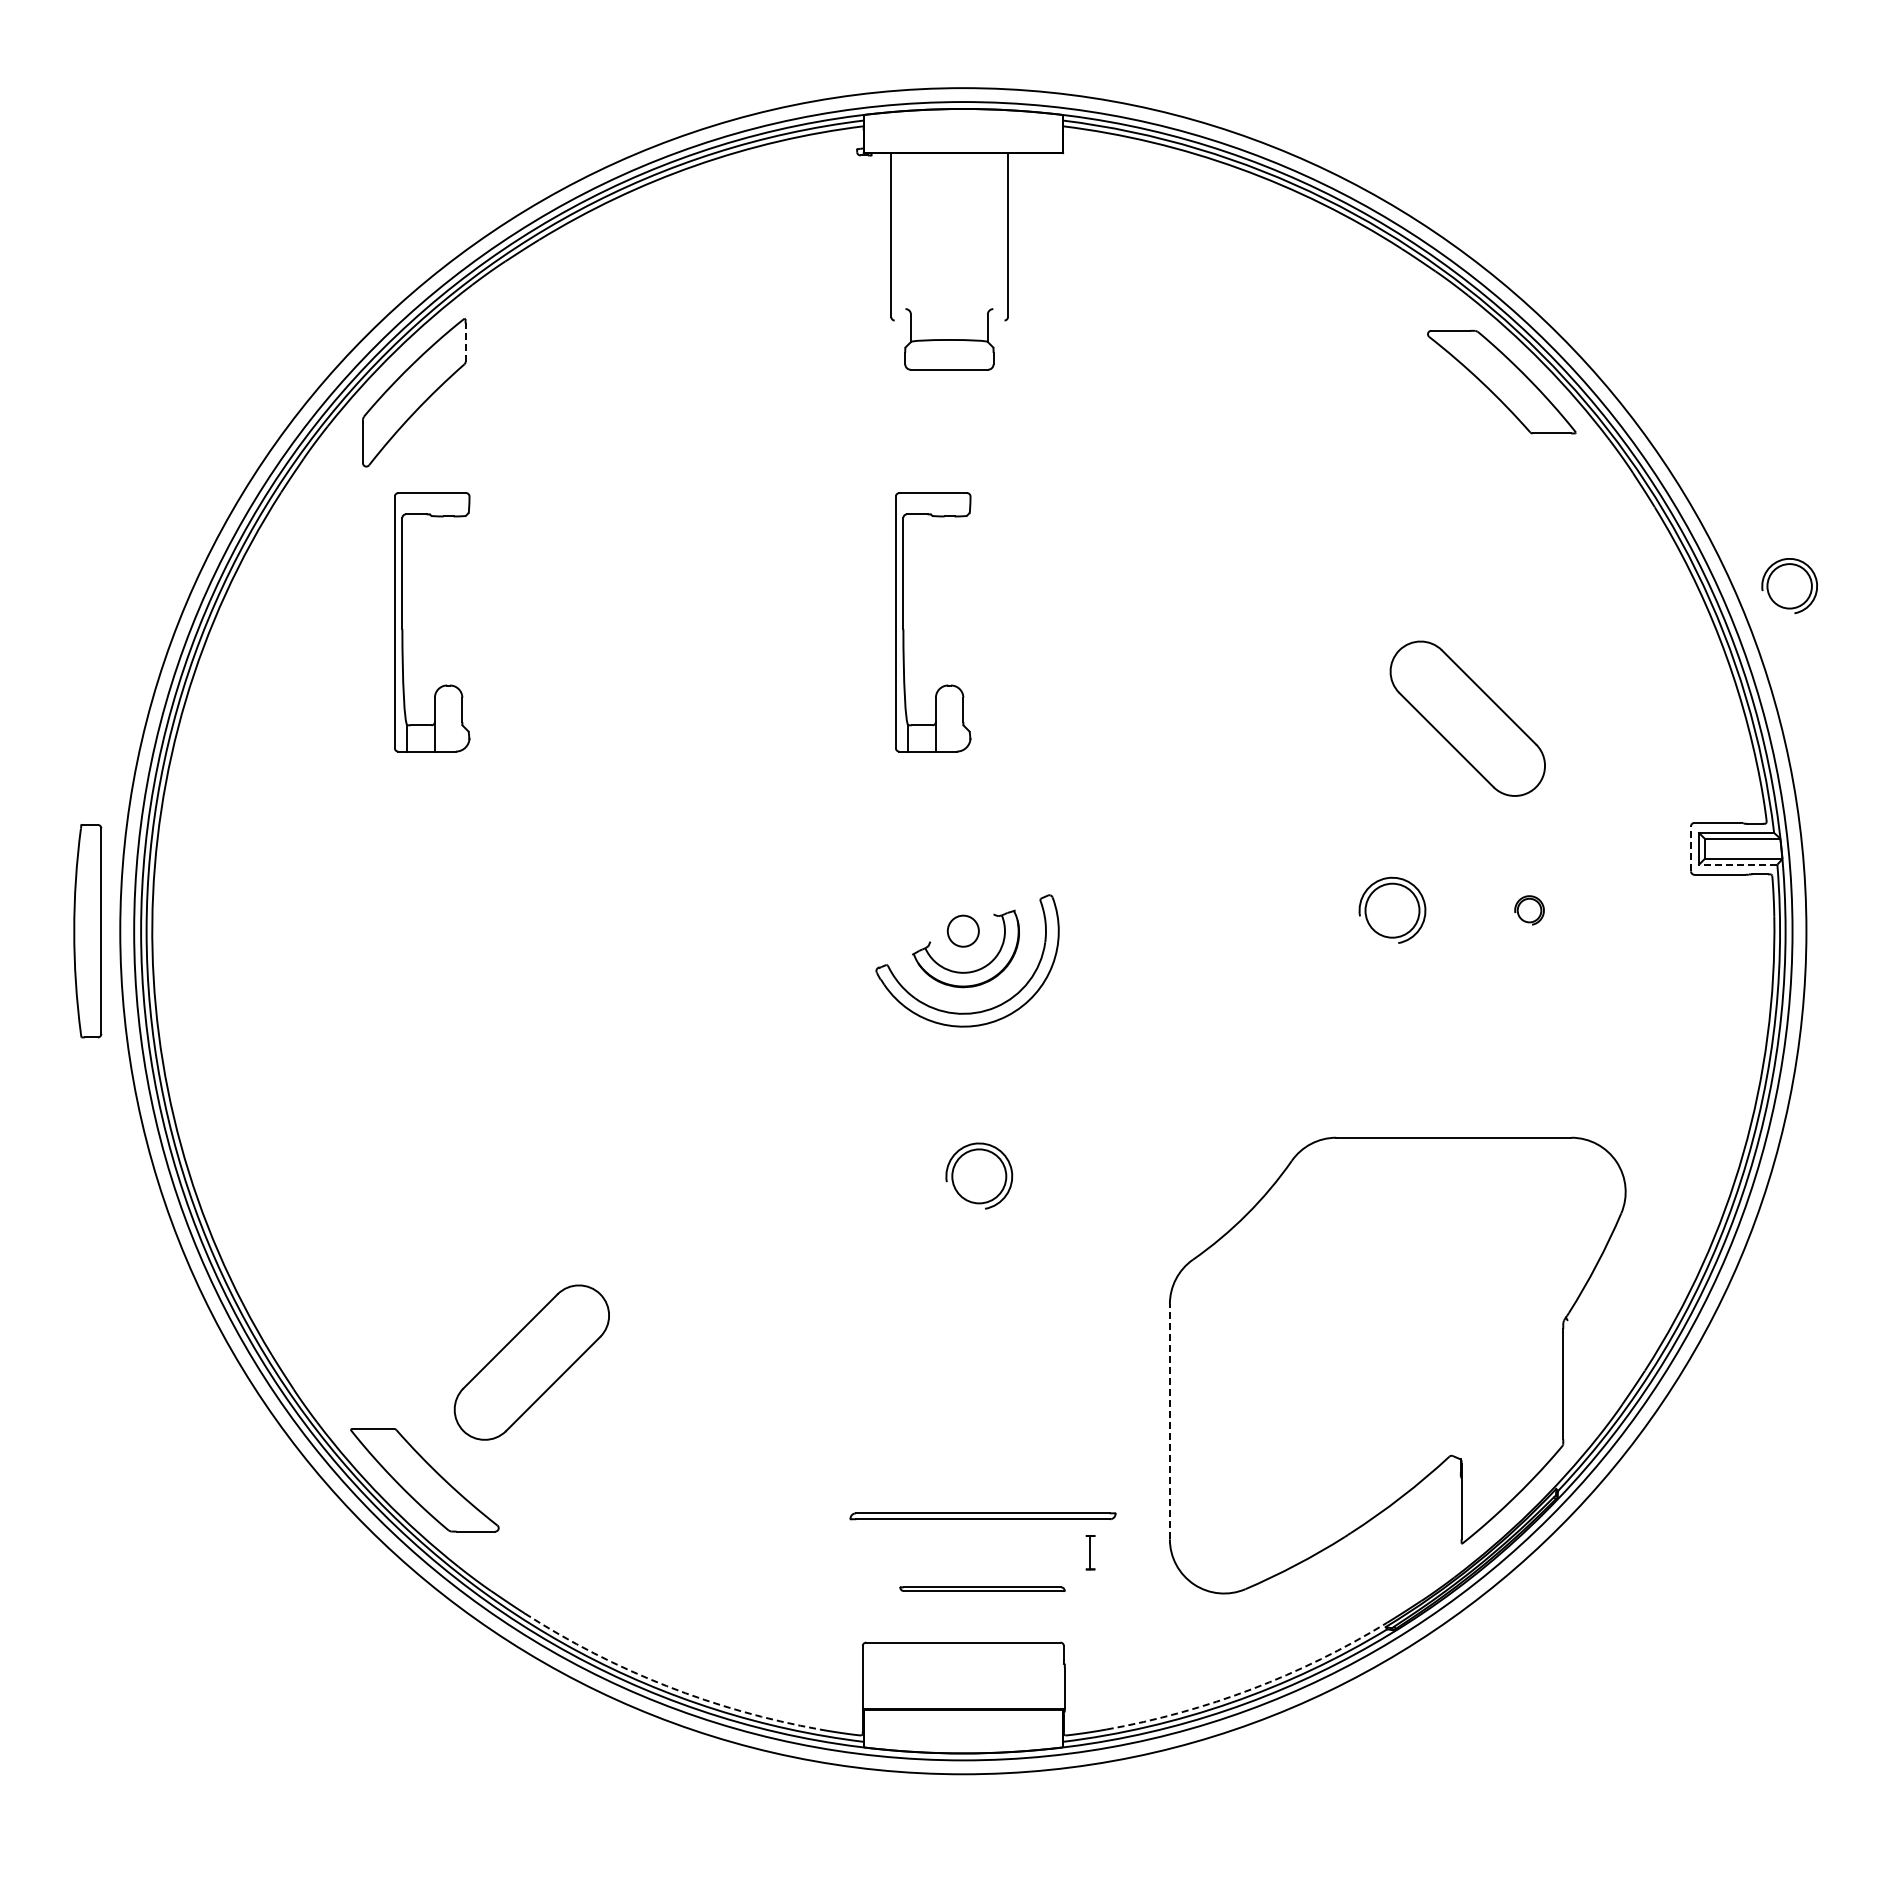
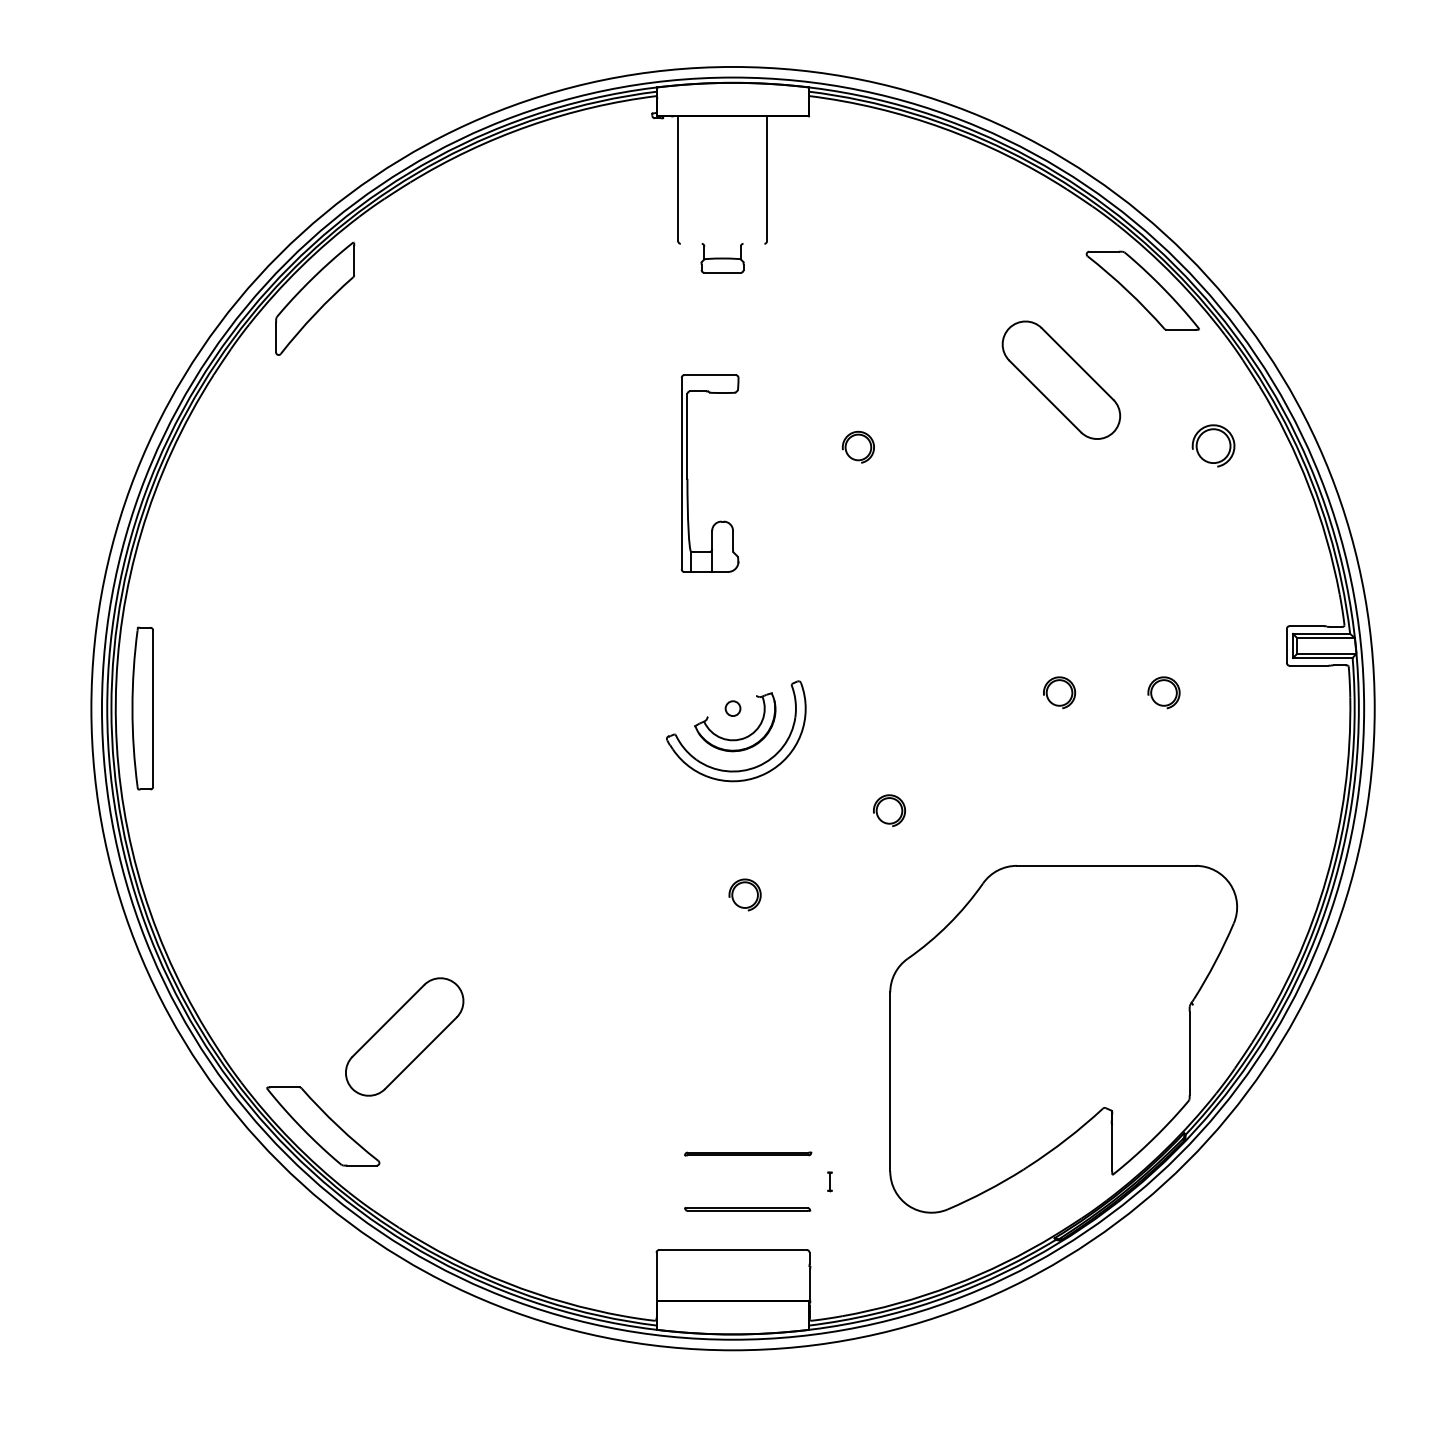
part: (949, 339) -> (722, 258), size x0.62
line: (465, 342) -> (354, 260), dashed -> solid
part: (1789, 586) -> (1213, 446), moved
part: (1127, 587) -> (857, 447), added
part: (403, 629) -> (306, 479), removed
part: (1467, 718) -> (1061, 380), moved
line: (1691, 848) -> (1287, 645), dashed -> solid
line: (1737, 864) -> (1322, 657), dashed -> solid
part: (1391, 910) -> (1058, 692), size x0.62
part: (1529, 910) -> (1163, 692), size x1.43
circle: (963, 930) -> (733, 708), size x0.62
part: (87, 931) -> (142, 708), moved
part: (1168, 1065) -> (889, 810), added
part: (978, 1175) -> (744, 894), size x0.62
line: (1169, 1421) -> (889, 1081), dashed -> solid
part: (983, 1516) -> (748, 1154), size x0.62
part: (1090, 1552) -> (829, 1181), size x0.71
arc: (666, 1686) -> (507, 1283), dashed -> solid
arc: (1251, 1689) -> (952, 1285), dashed -> solid

